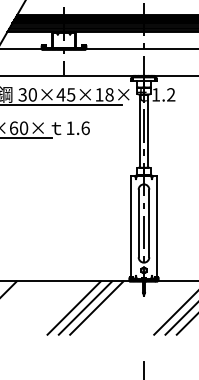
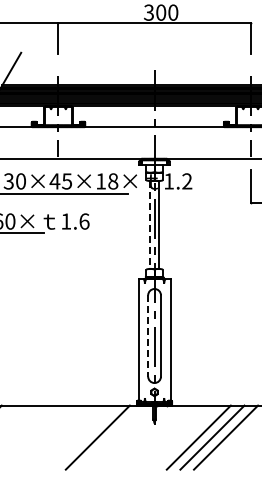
line: (139, 131) -> (149, 225), solid -> dashed
line: (138, 223) -> (148, 336), solid -> dashed
line: (74, 307) -> (70, 437), removed
line: (85, 307) -> (84, 437), removed

